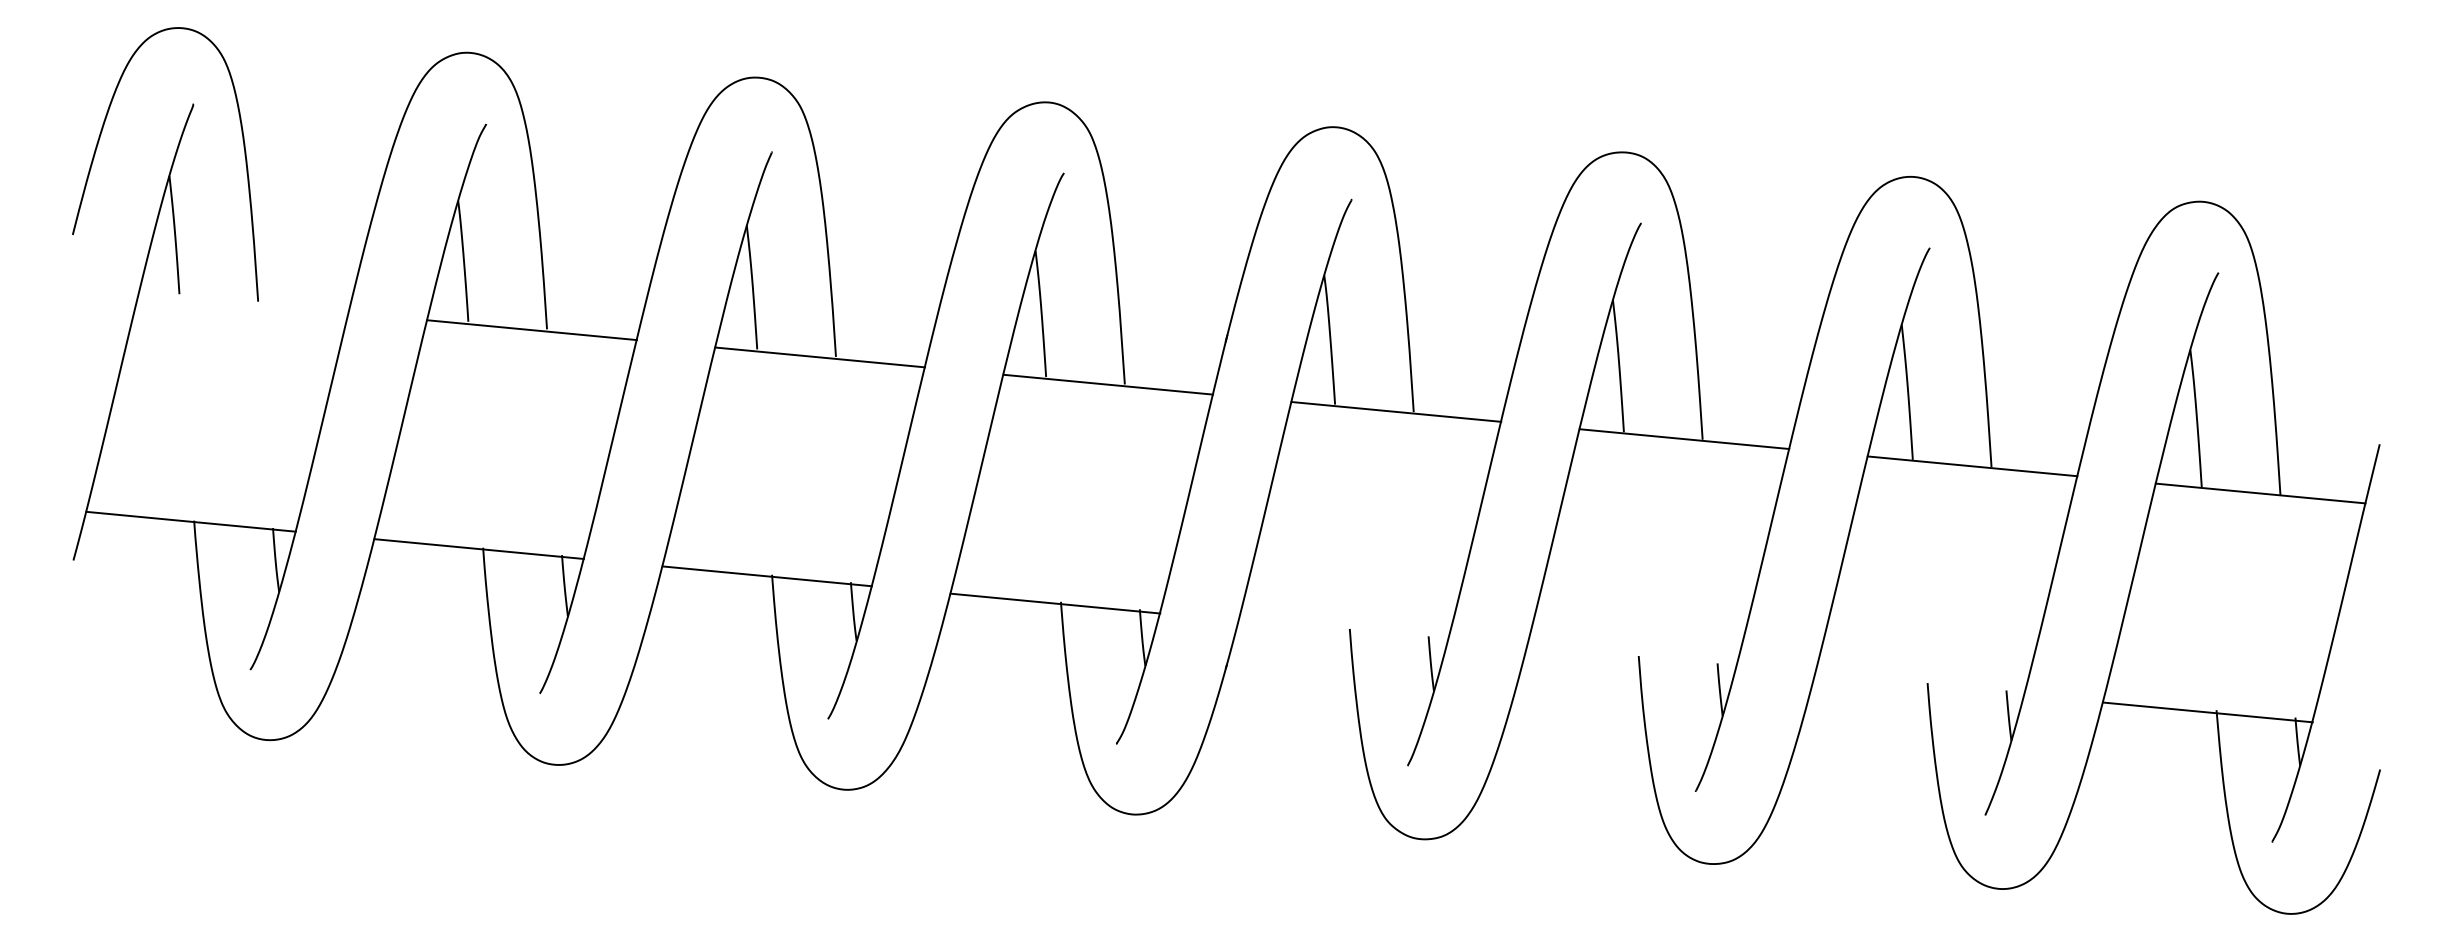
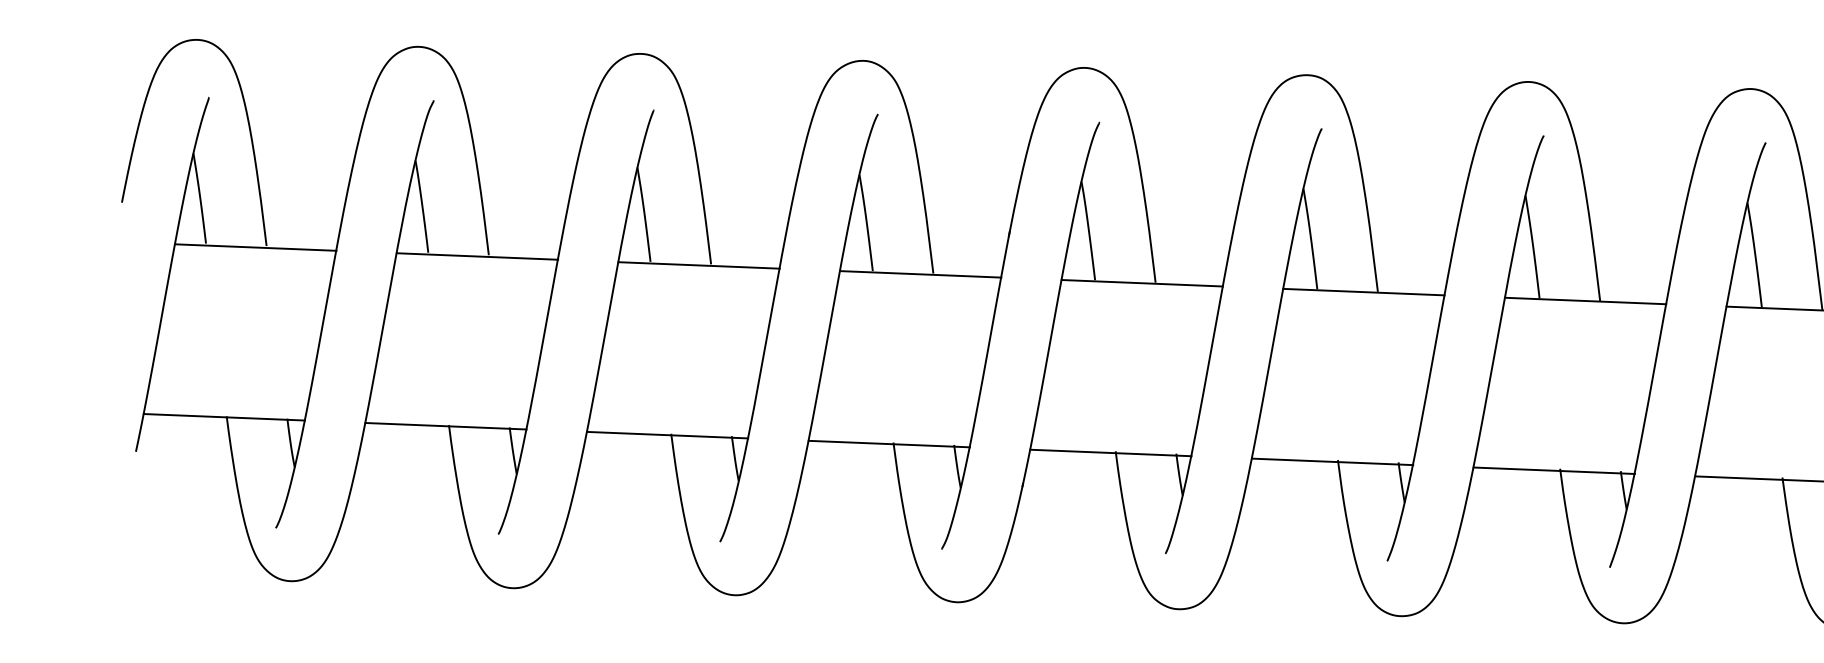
line: (243, 302) -> (255, 247), added
line: (1343, 630) -> (1110, 452), added
line: (1631, 657) -> (1332, 461), added
line: (1919, 685) -> (1554, 470), added

